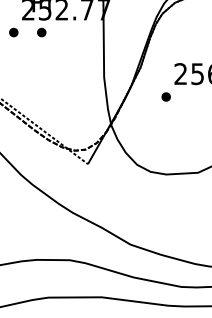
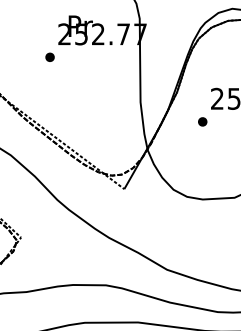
part: (41, 31) -> (77, 56), removed

